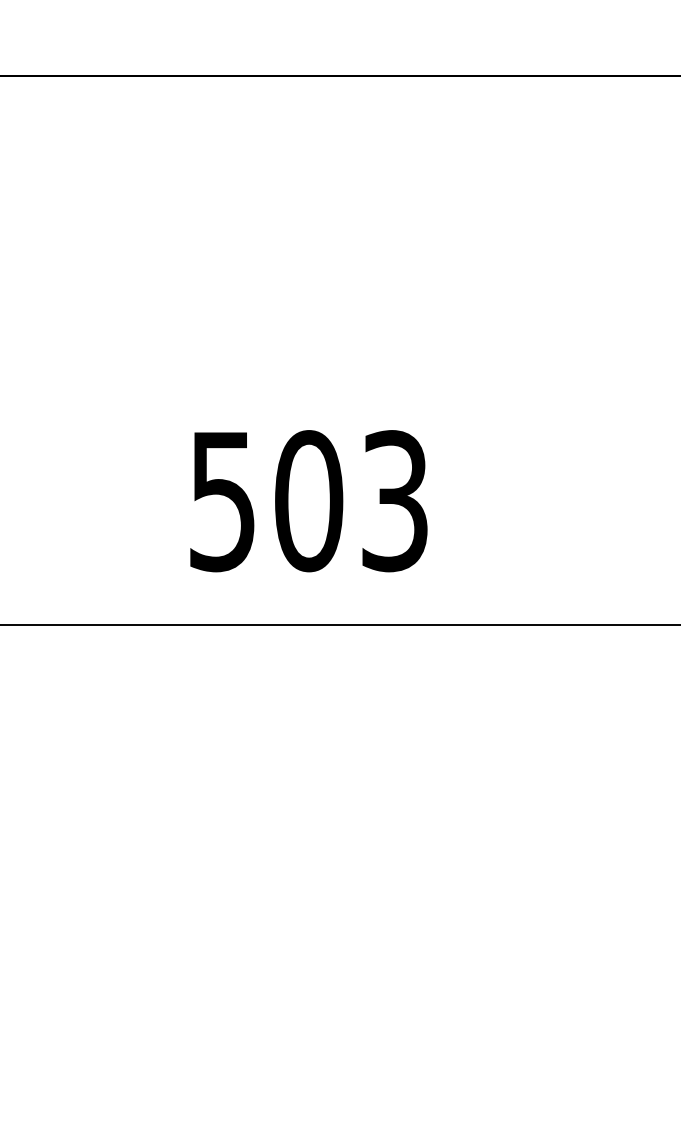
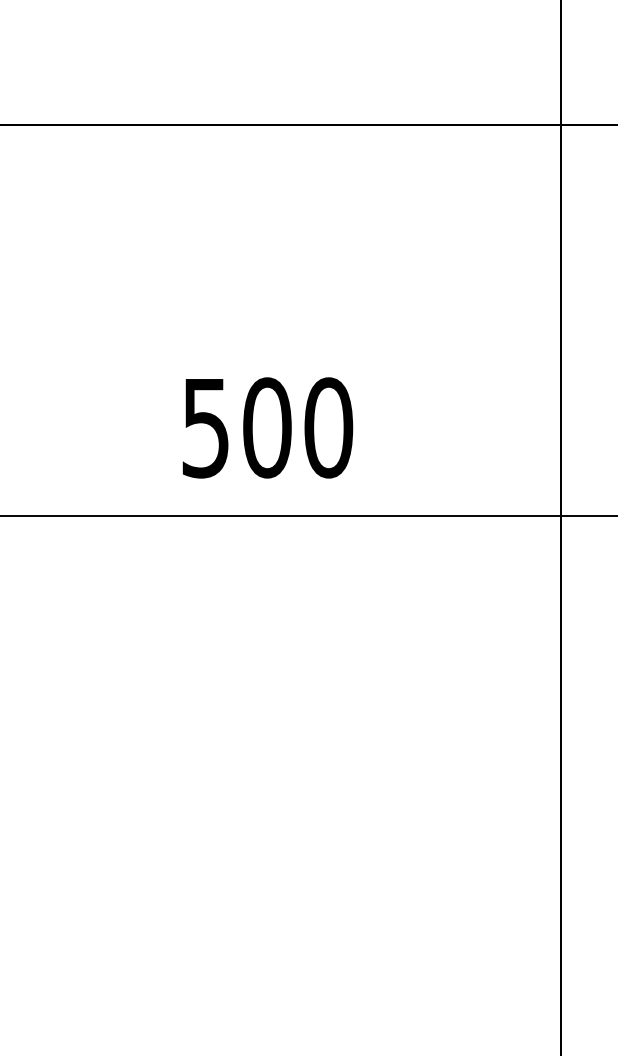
text: (394, 500) -> (328, 427), 503 -> 500

